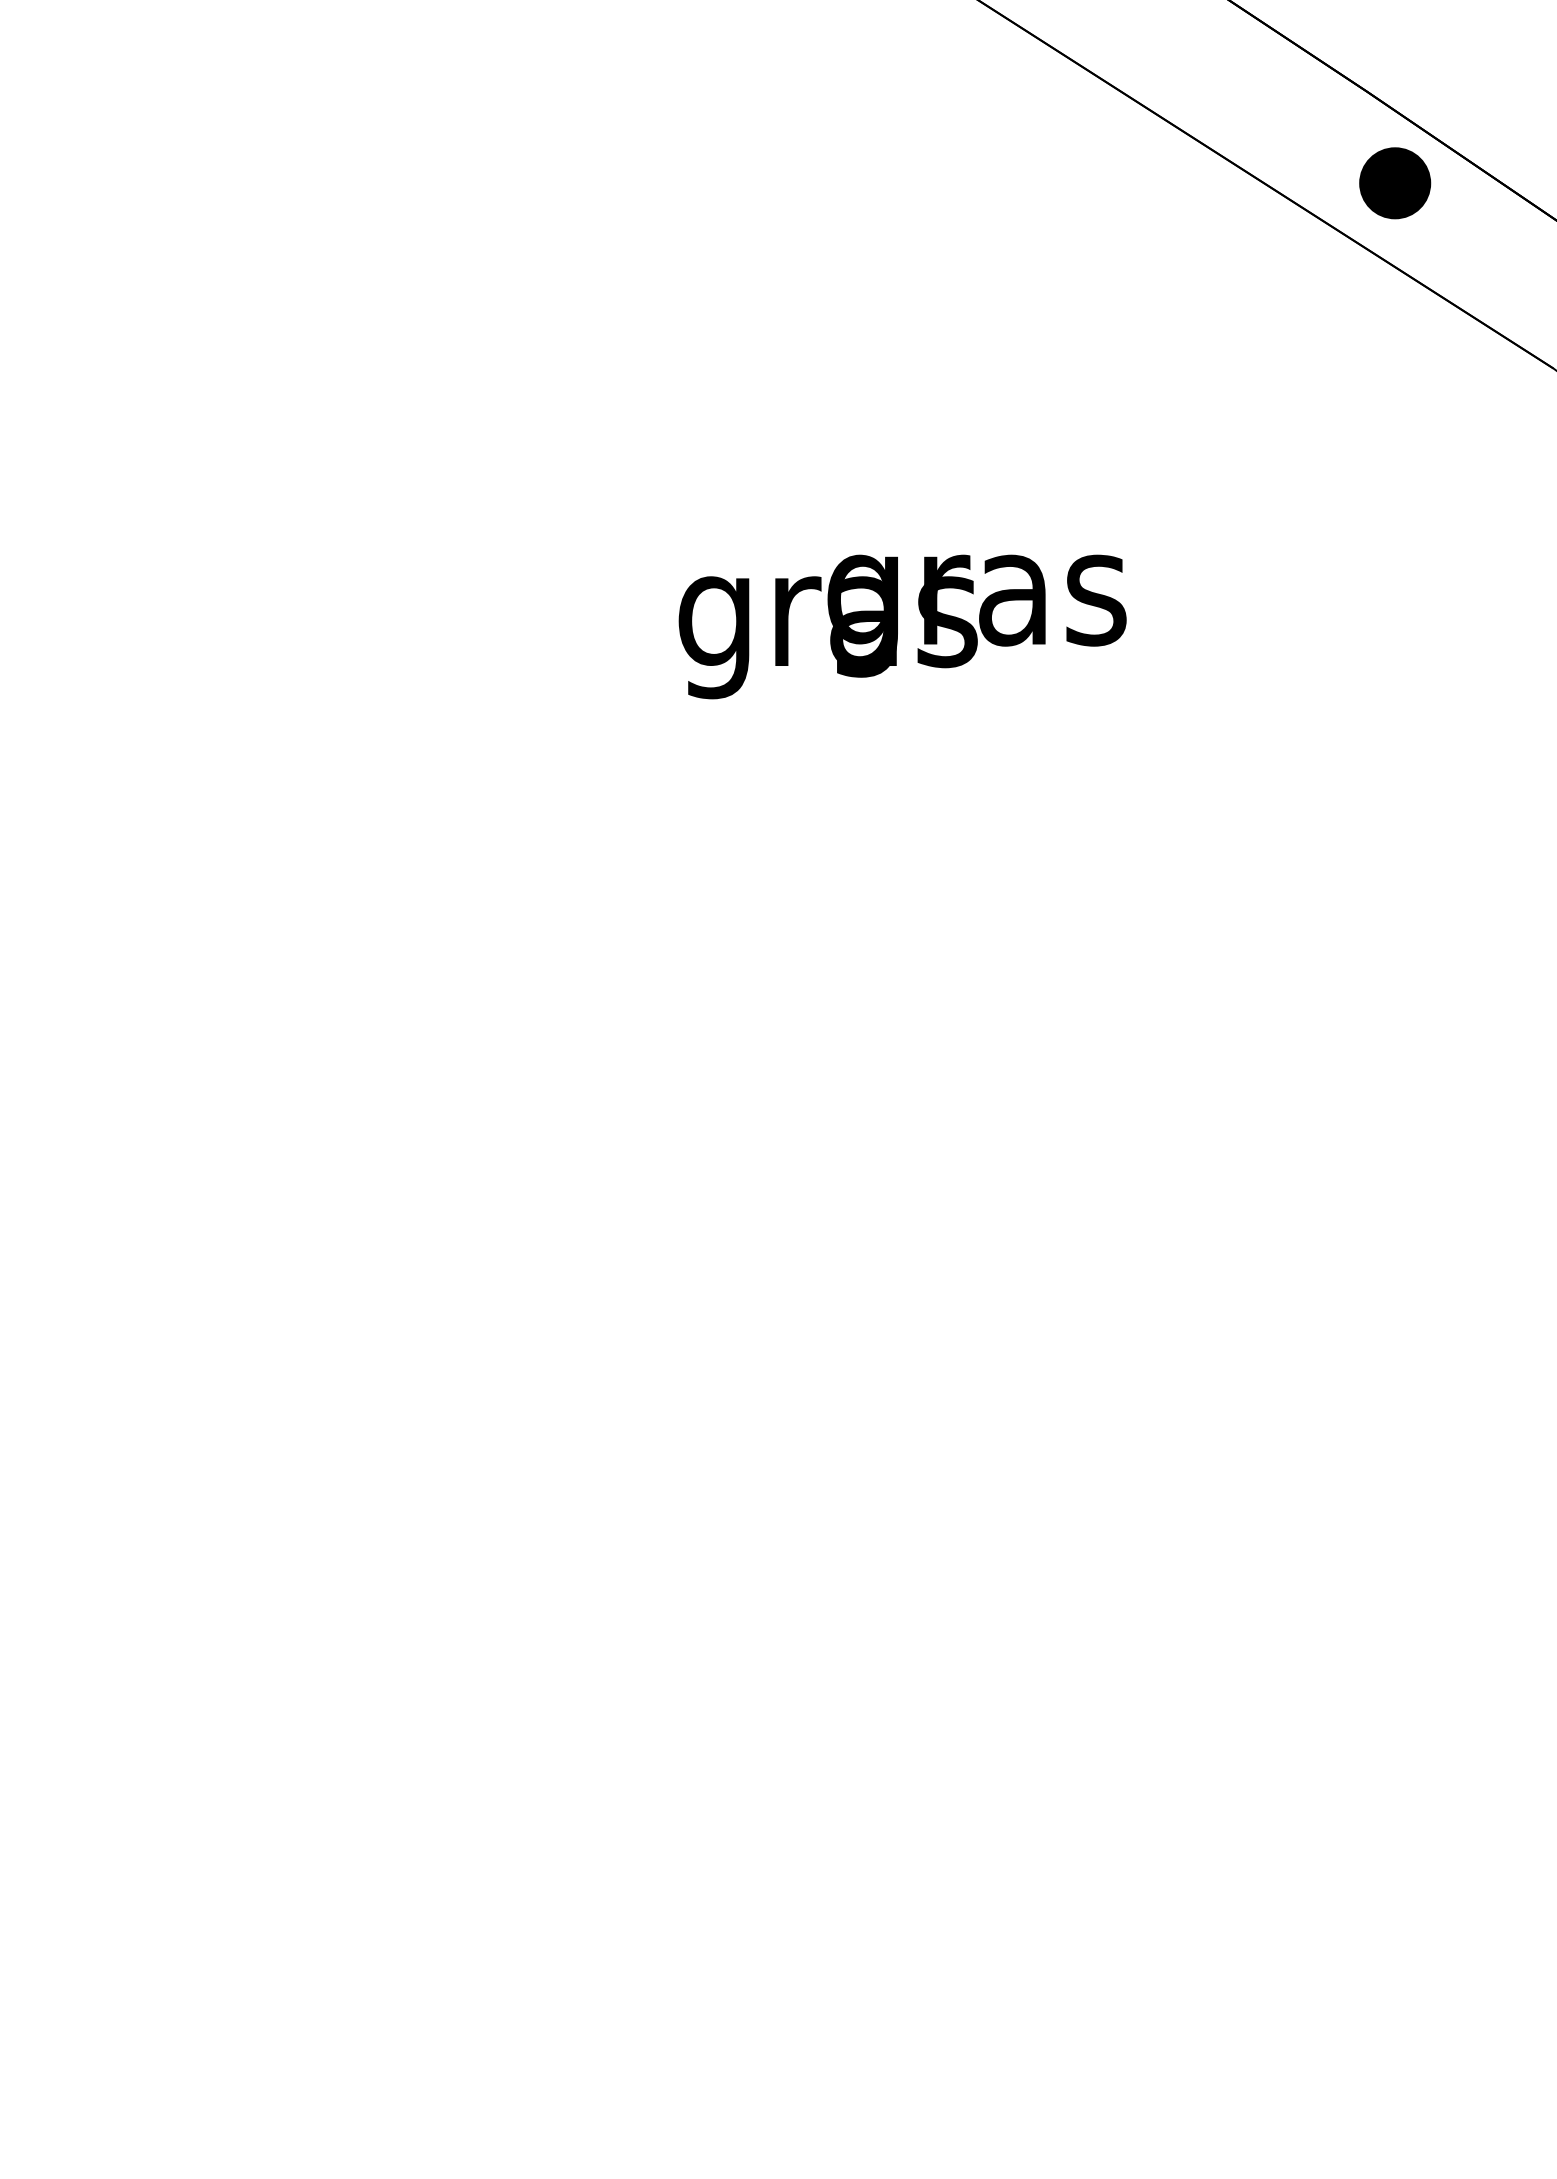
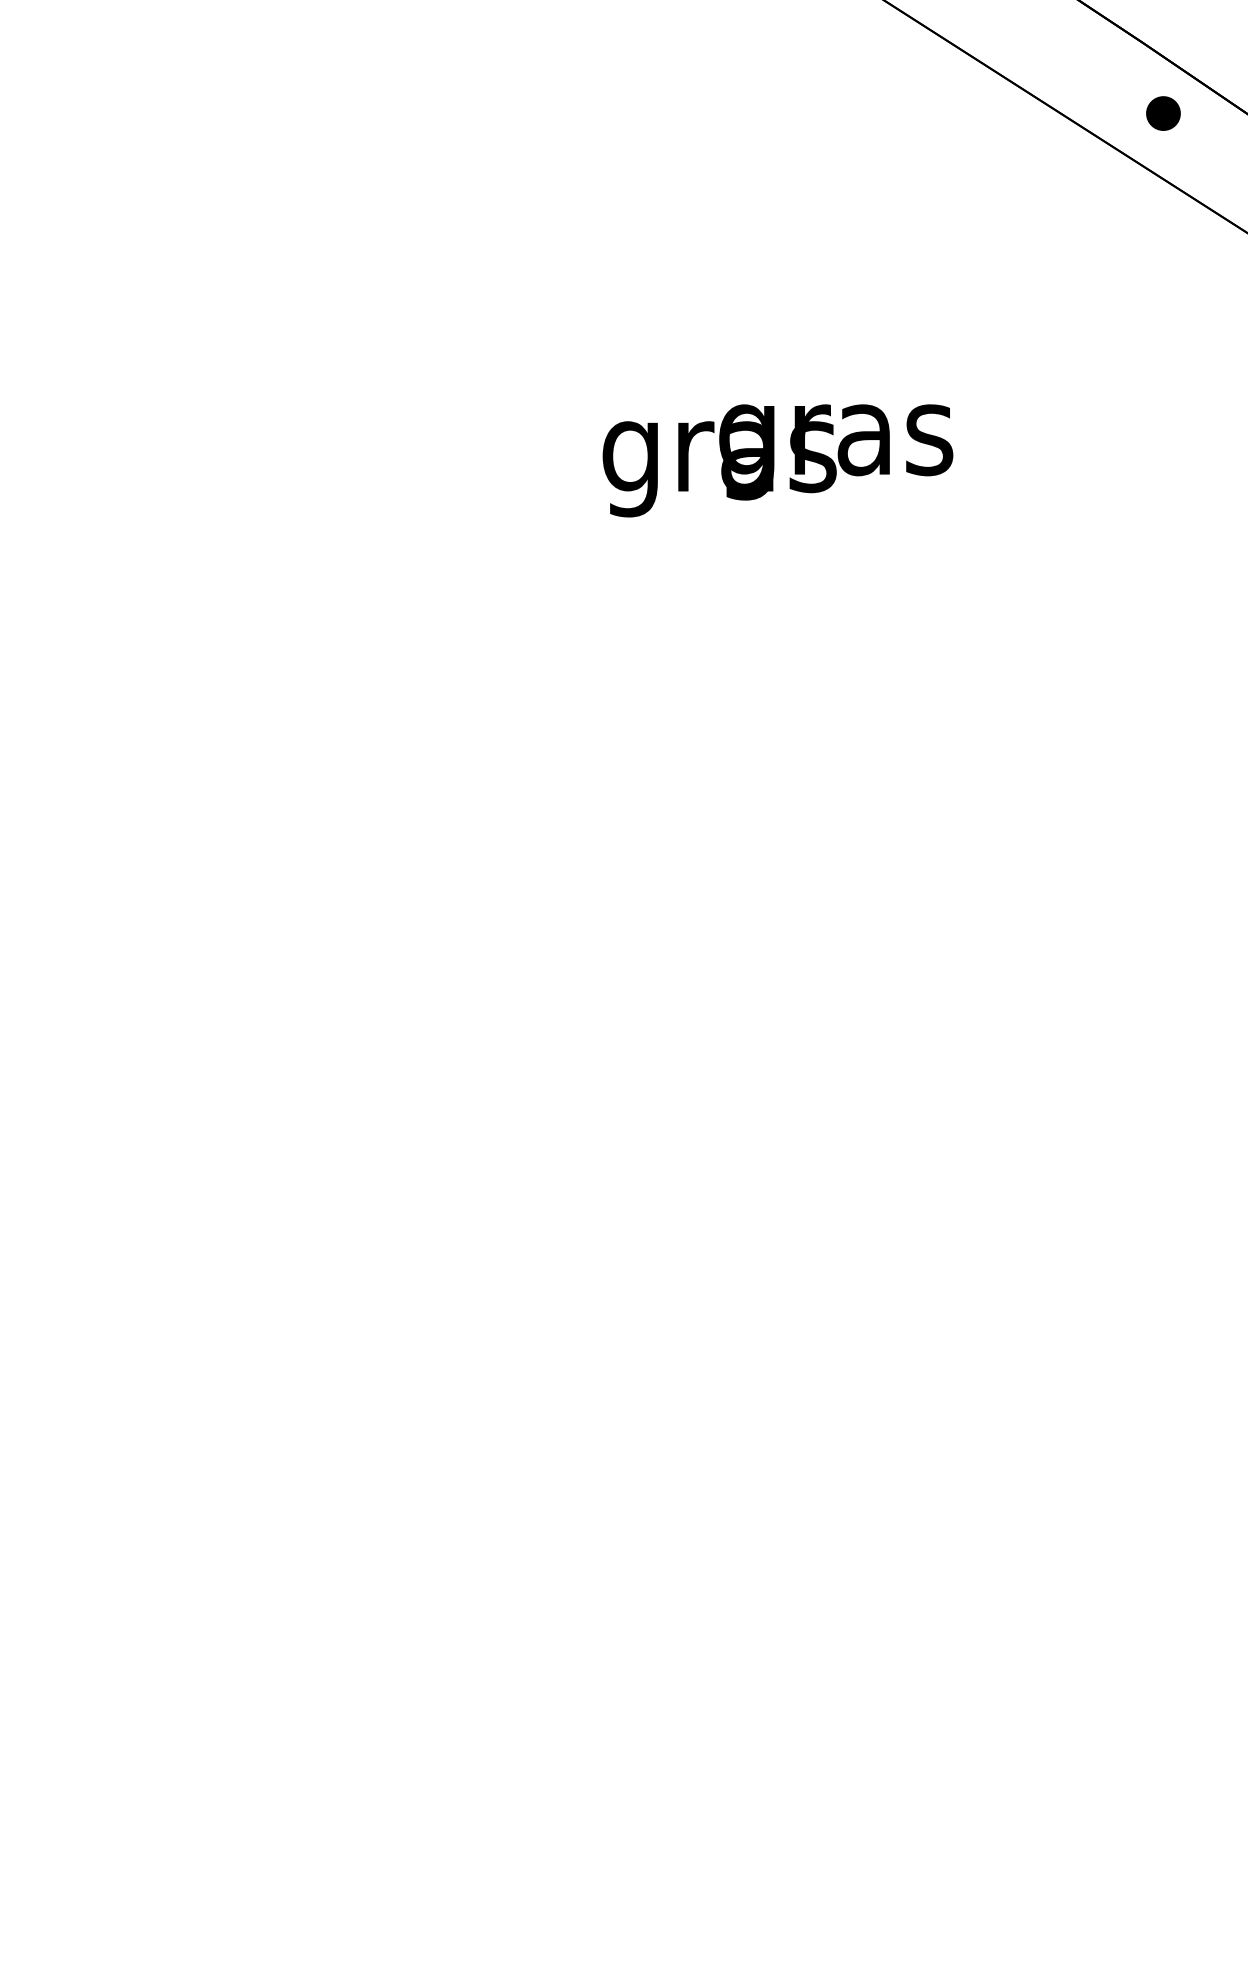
part: (1395, 183) -> (1163, 113), size x0.6

